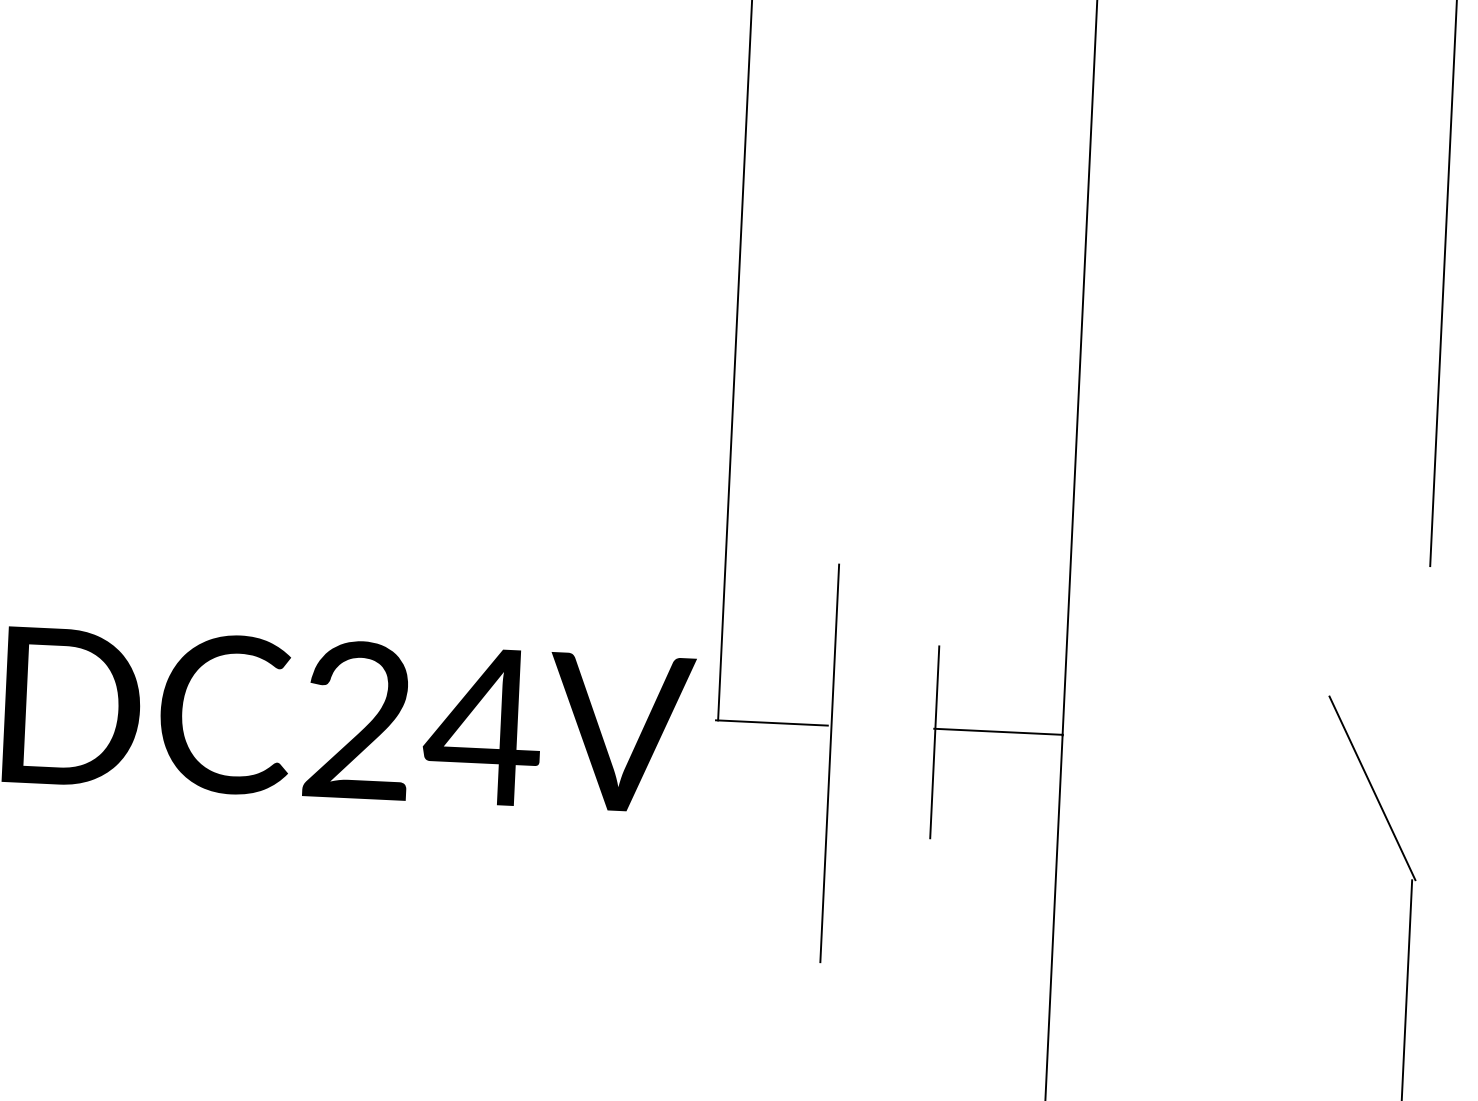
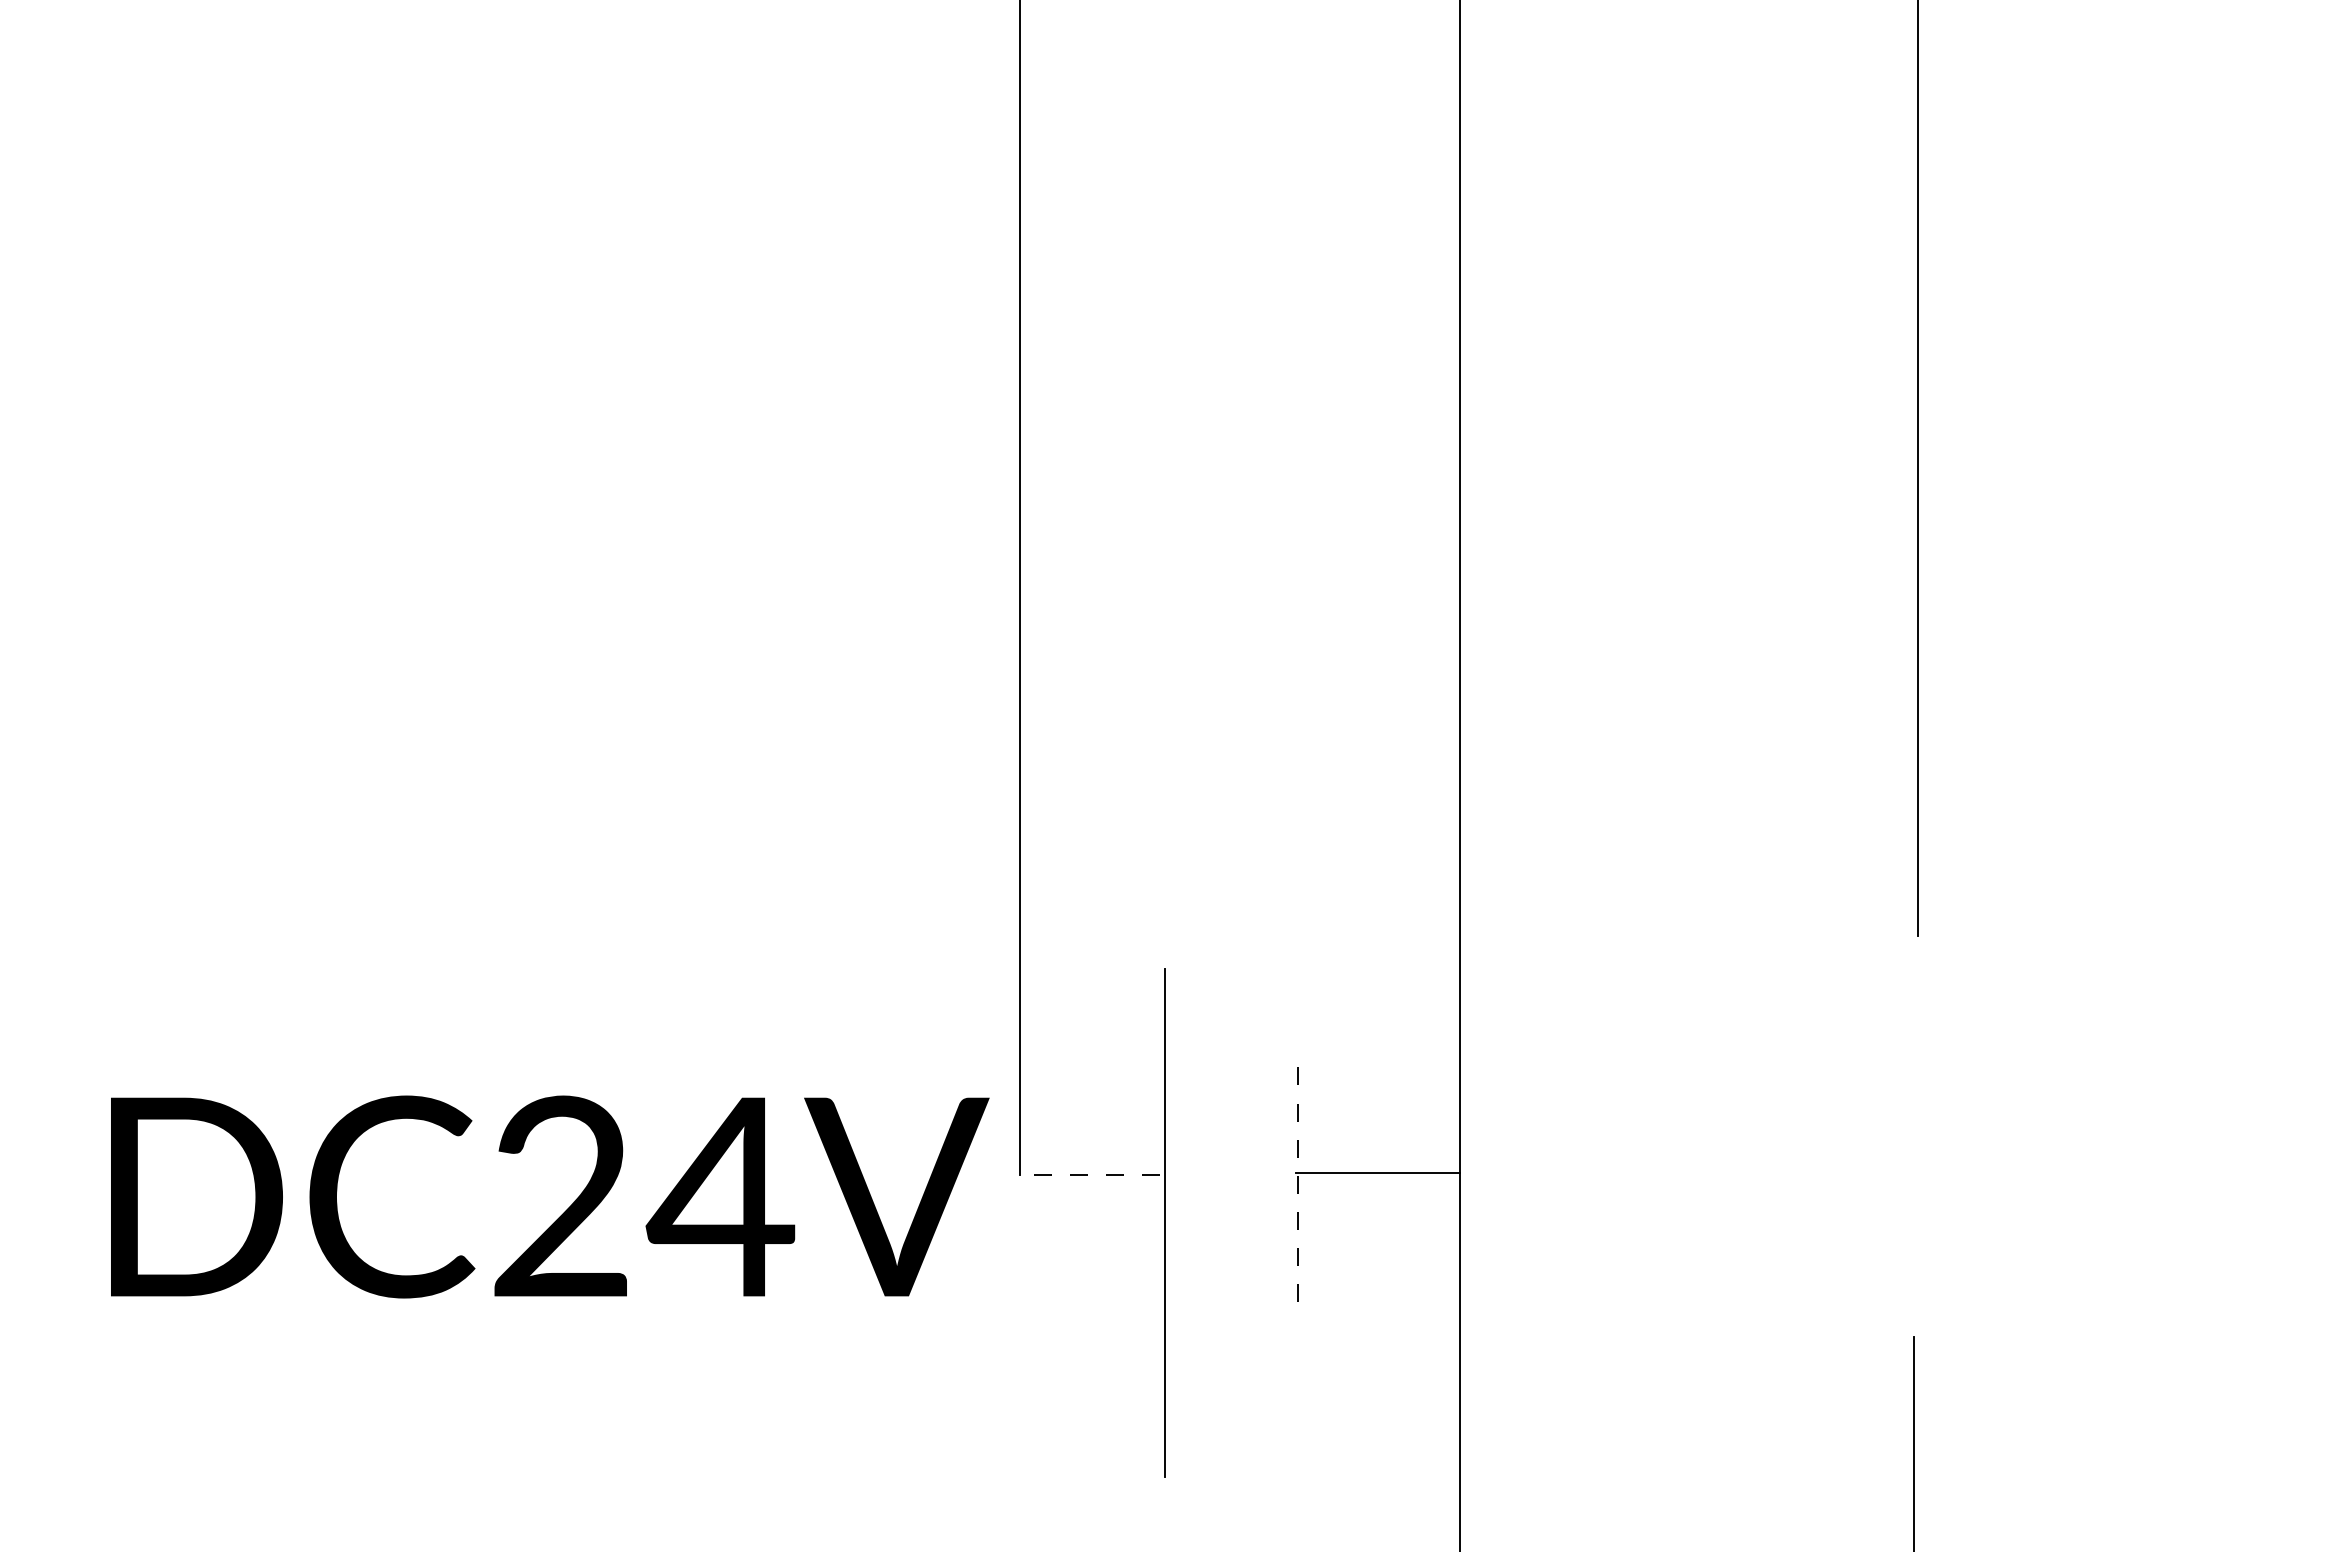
line: (771, 723) -> (1088, 1175), solid -> dashed
line: (934, 742) -> (1297, 1190), solid -> dashed
line: (1372, 787) -> (1857, 1221), removed

